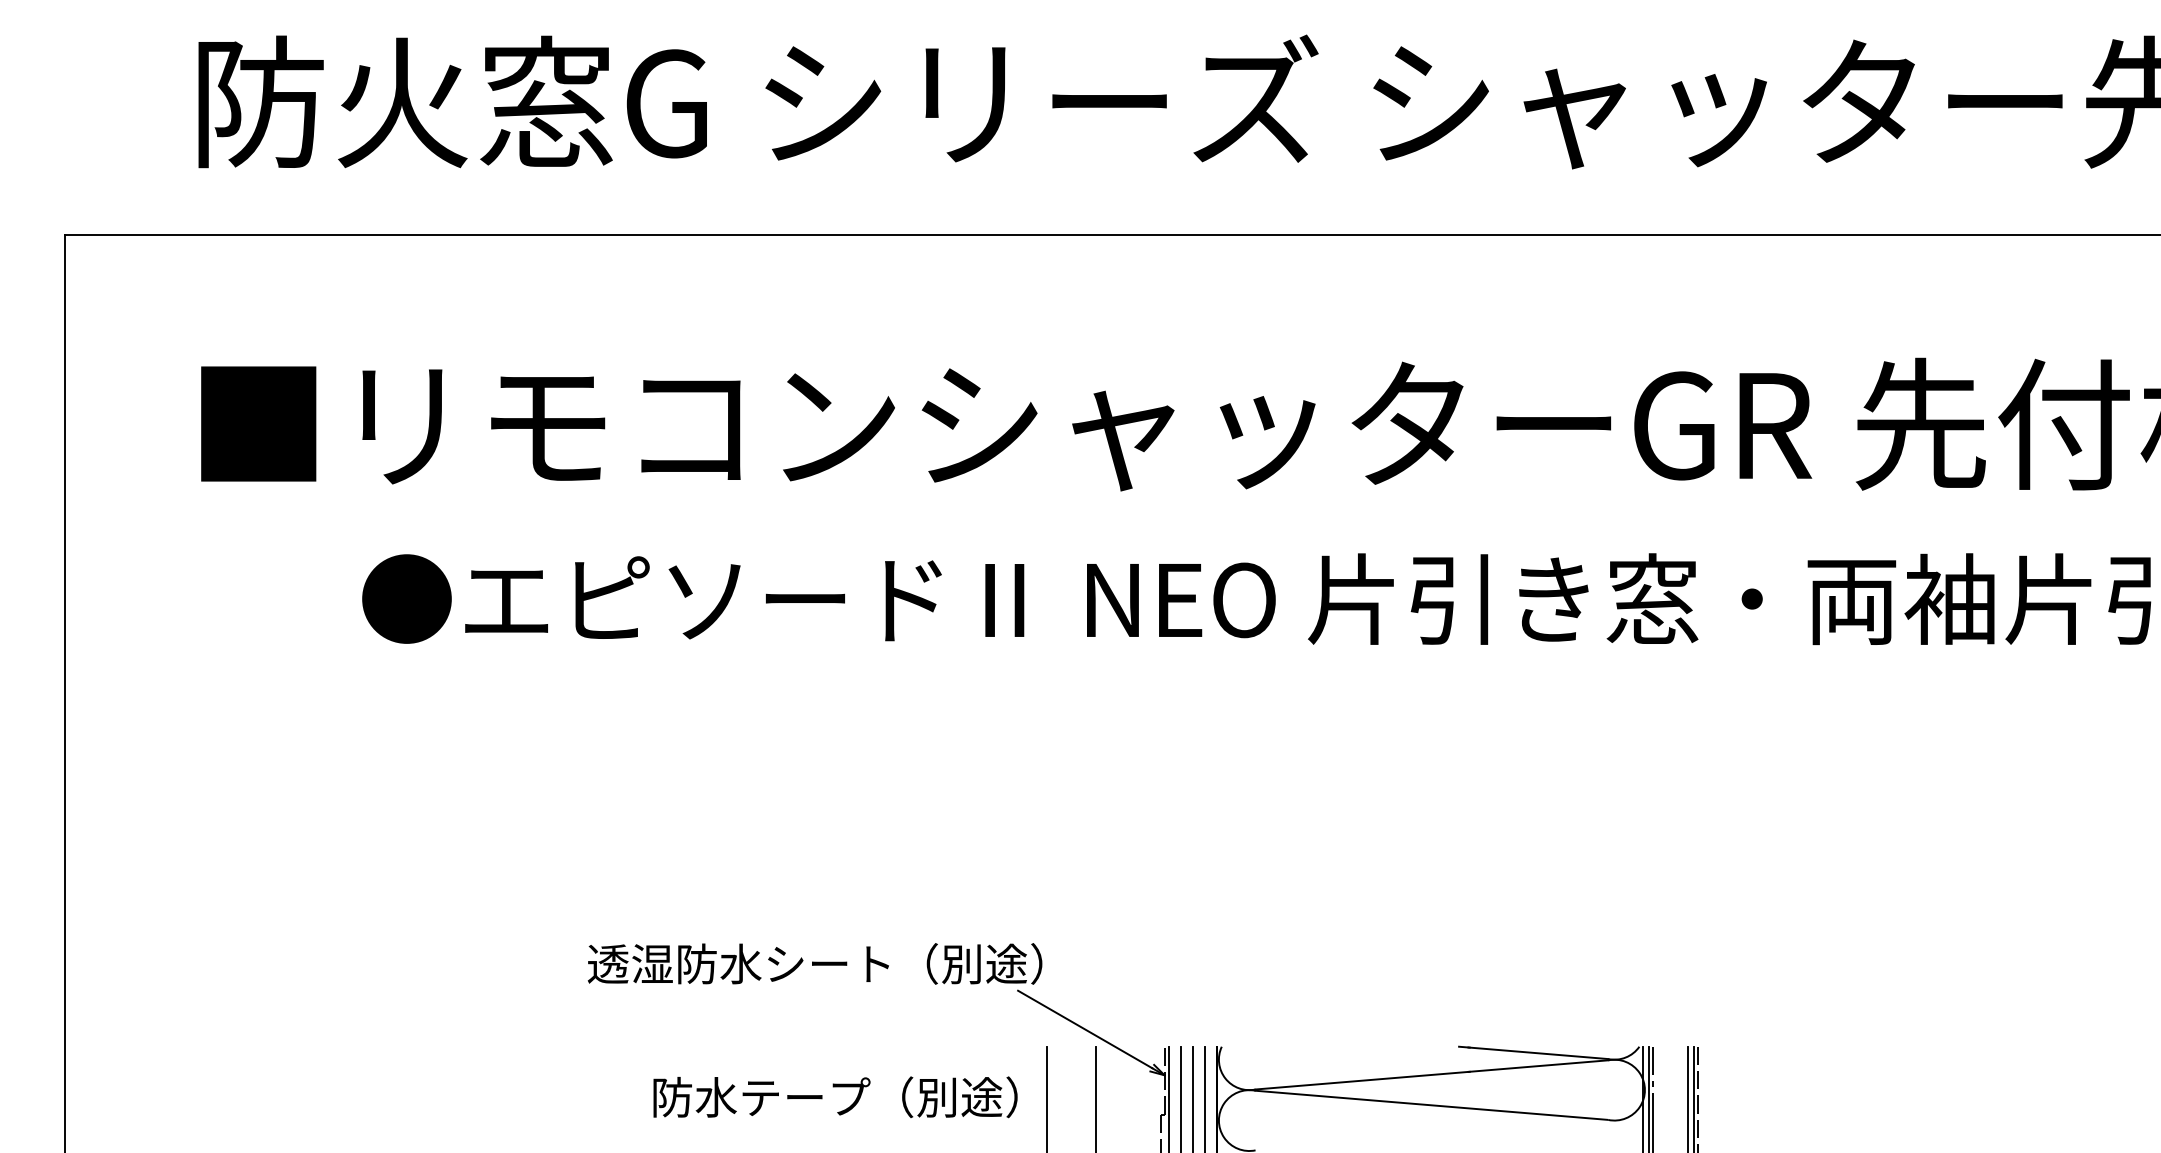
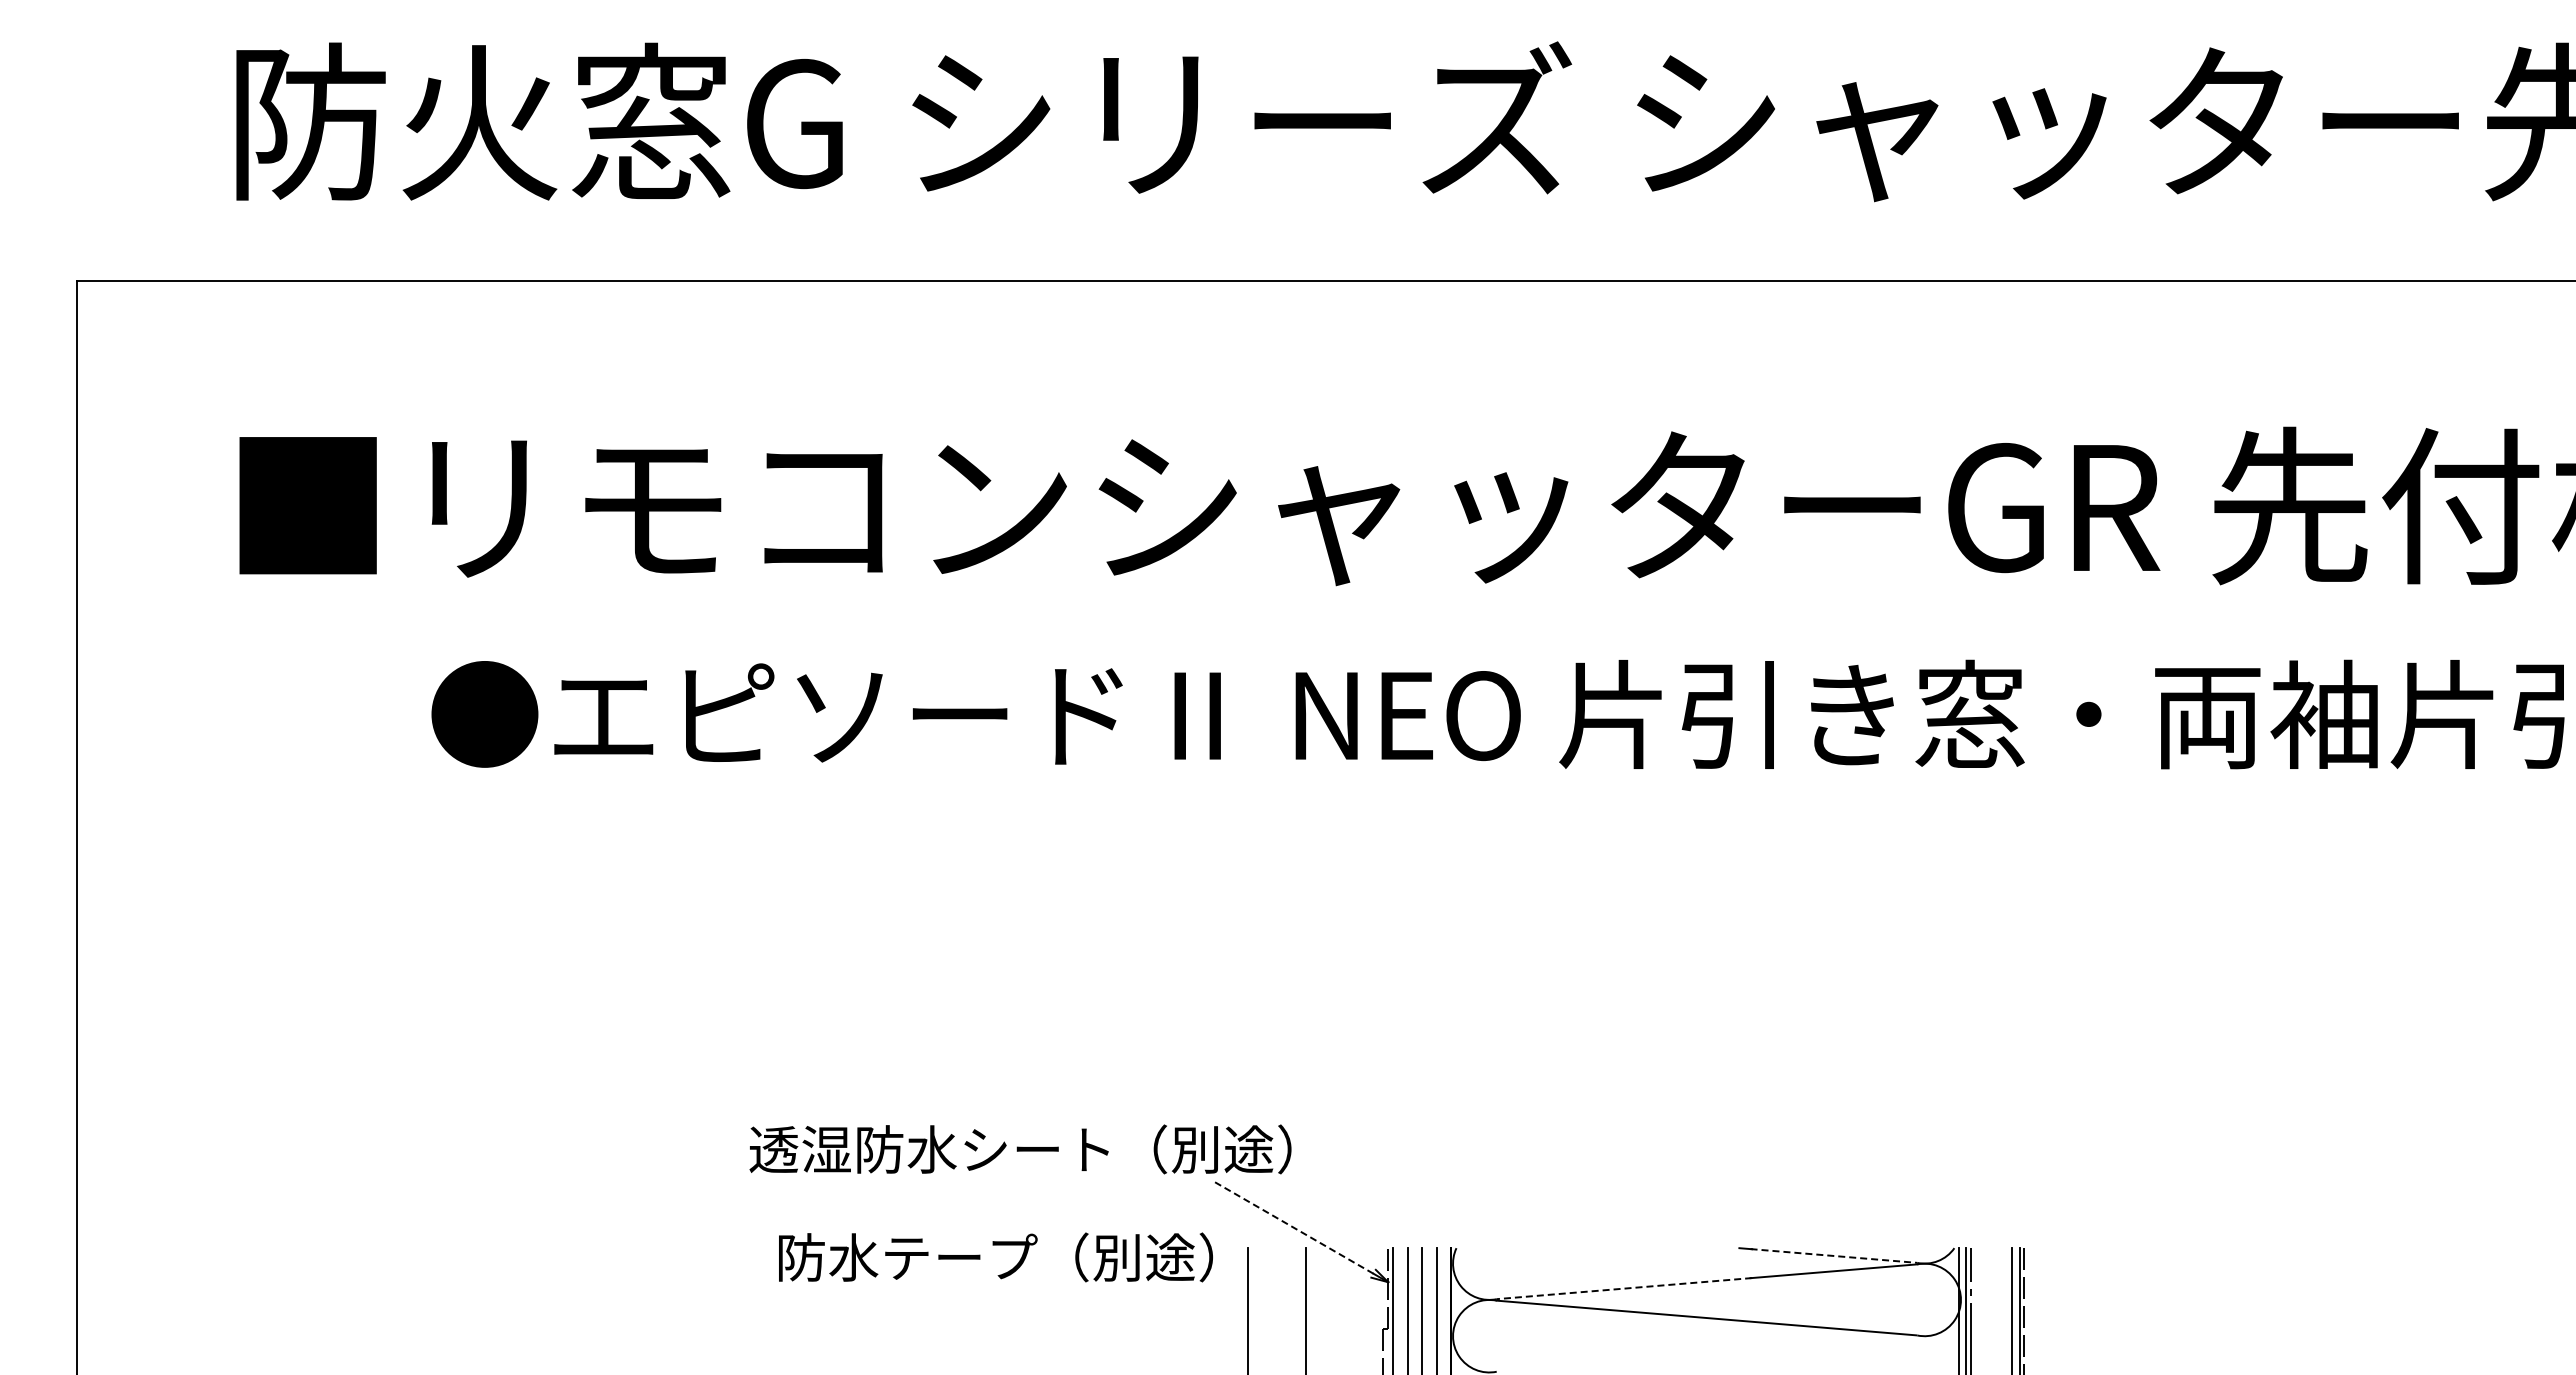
text: (815, 963) -> (1020, 1149), moved
line: (1085, 1029) -> (1293, 1227), solid -> dashed
line: (1538, 1052) -> (1833, 1255), solid -> dashed
line: (1361, 1080) -> (1623, 1288), solid -> dashed
text: (835, 1097) -> (995, 1257), moved

